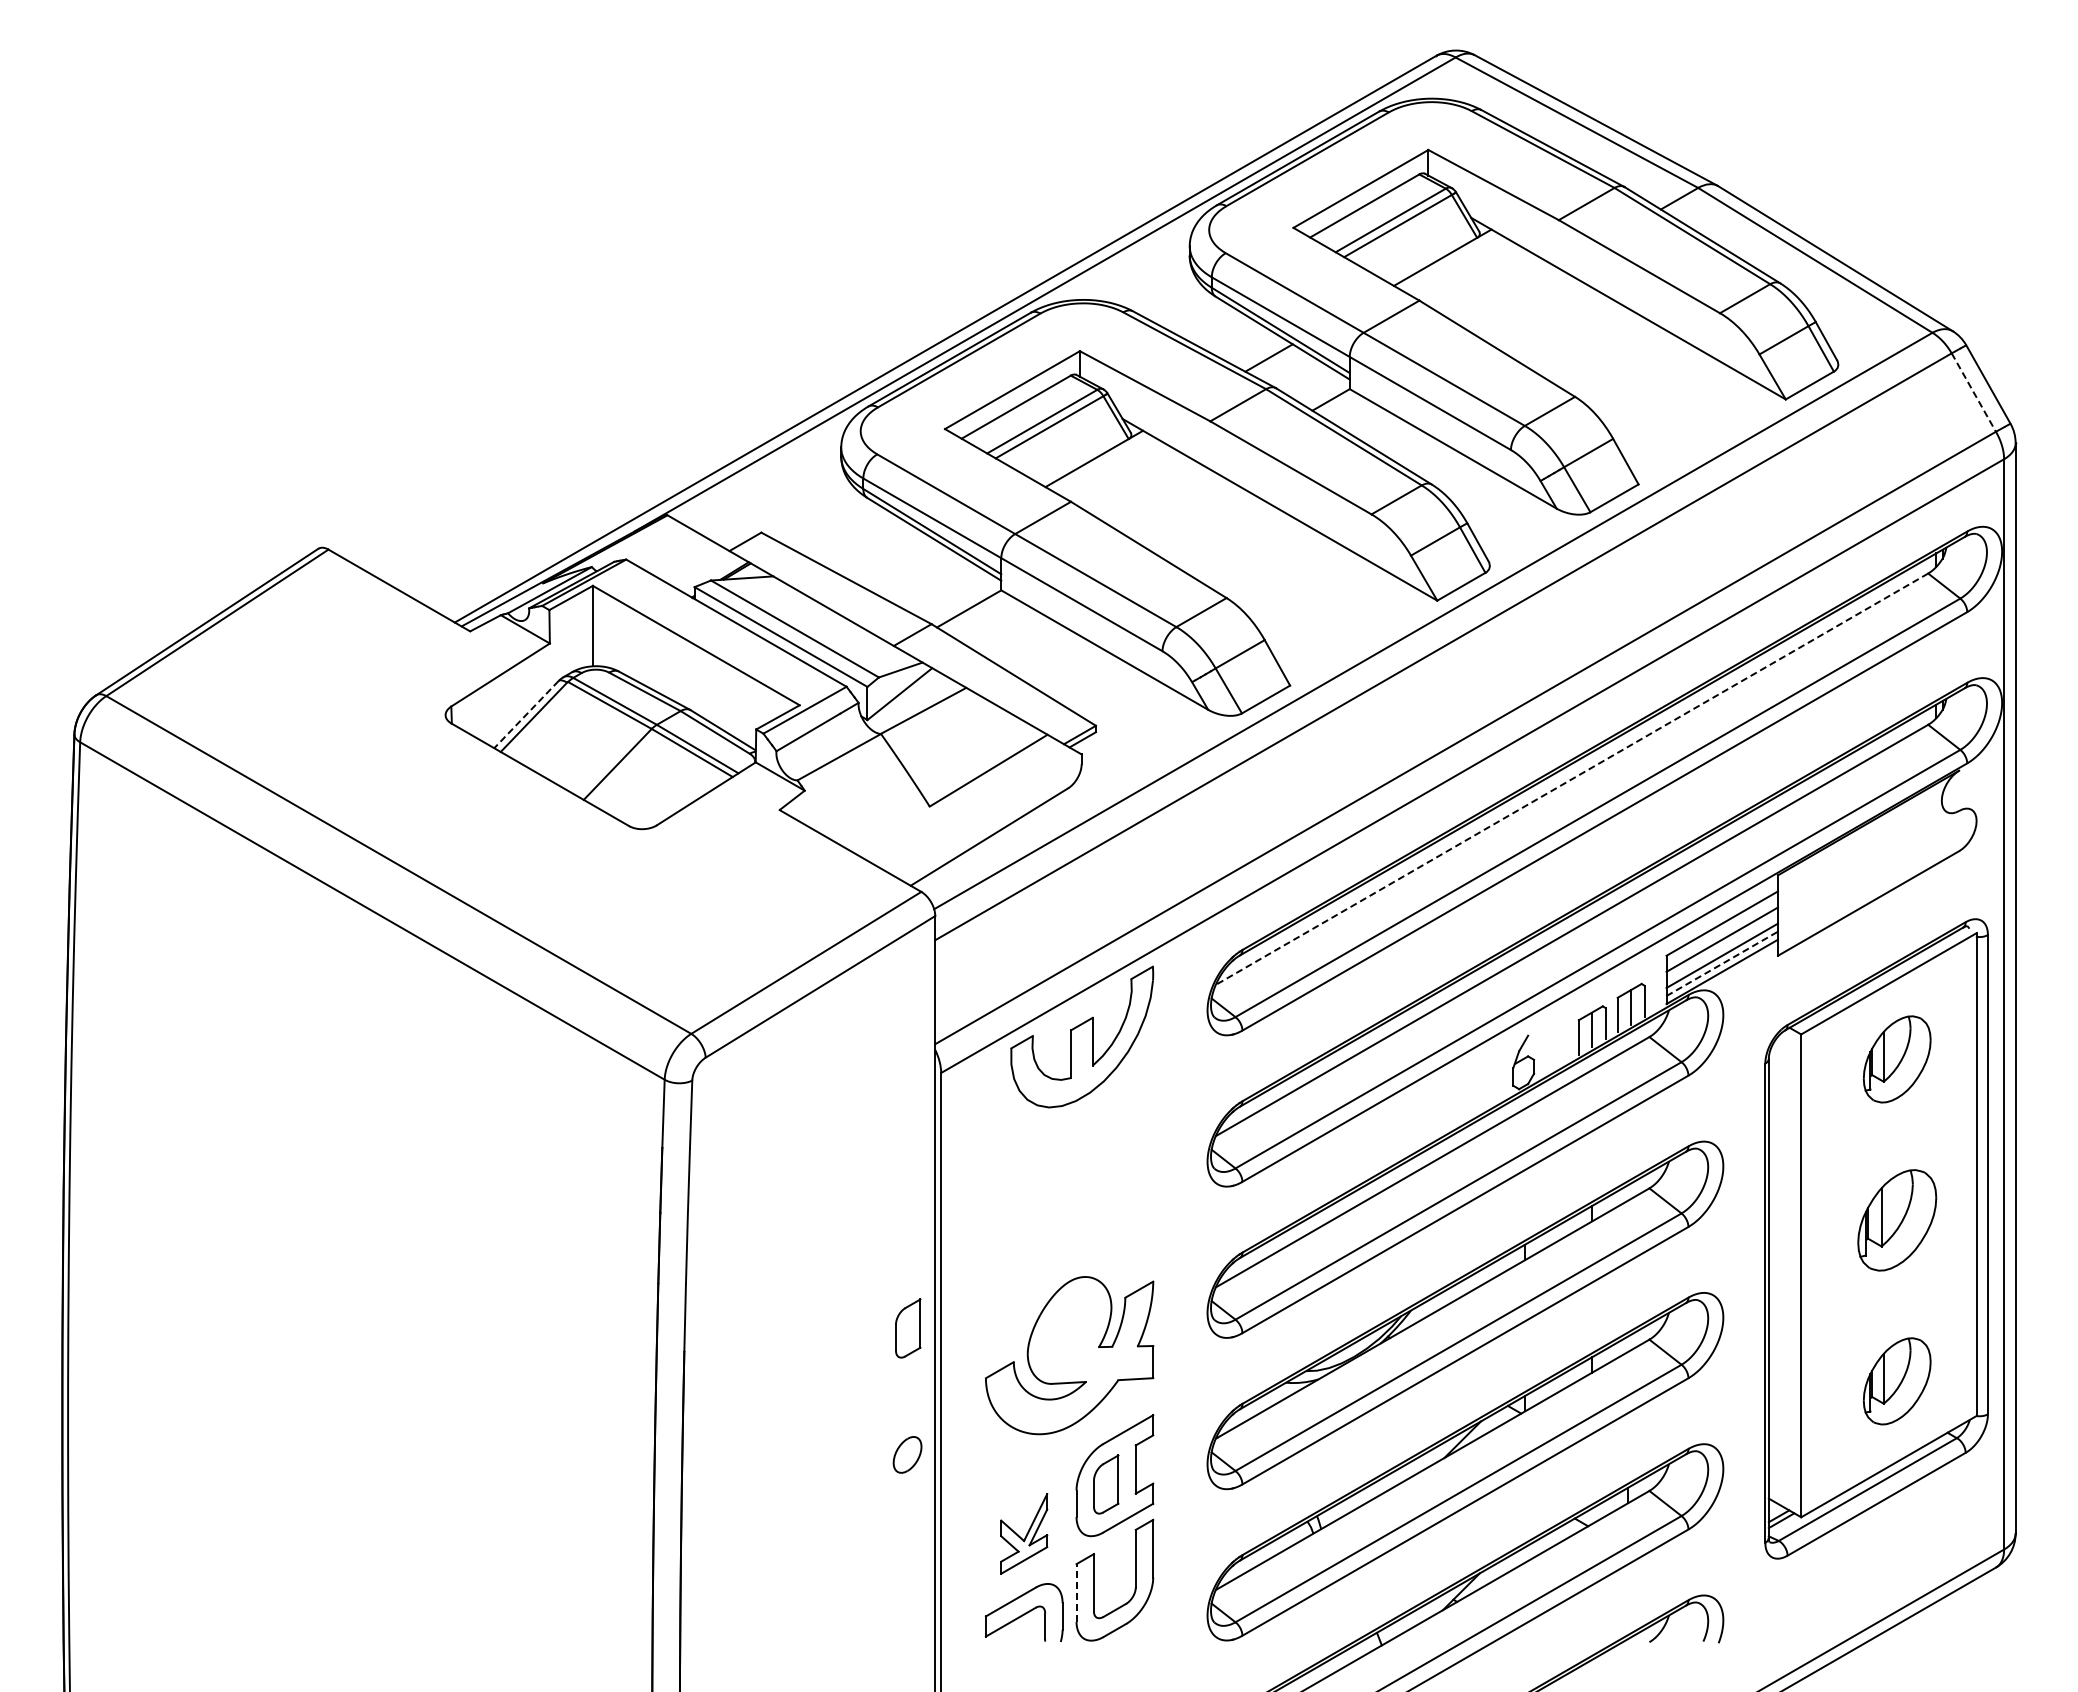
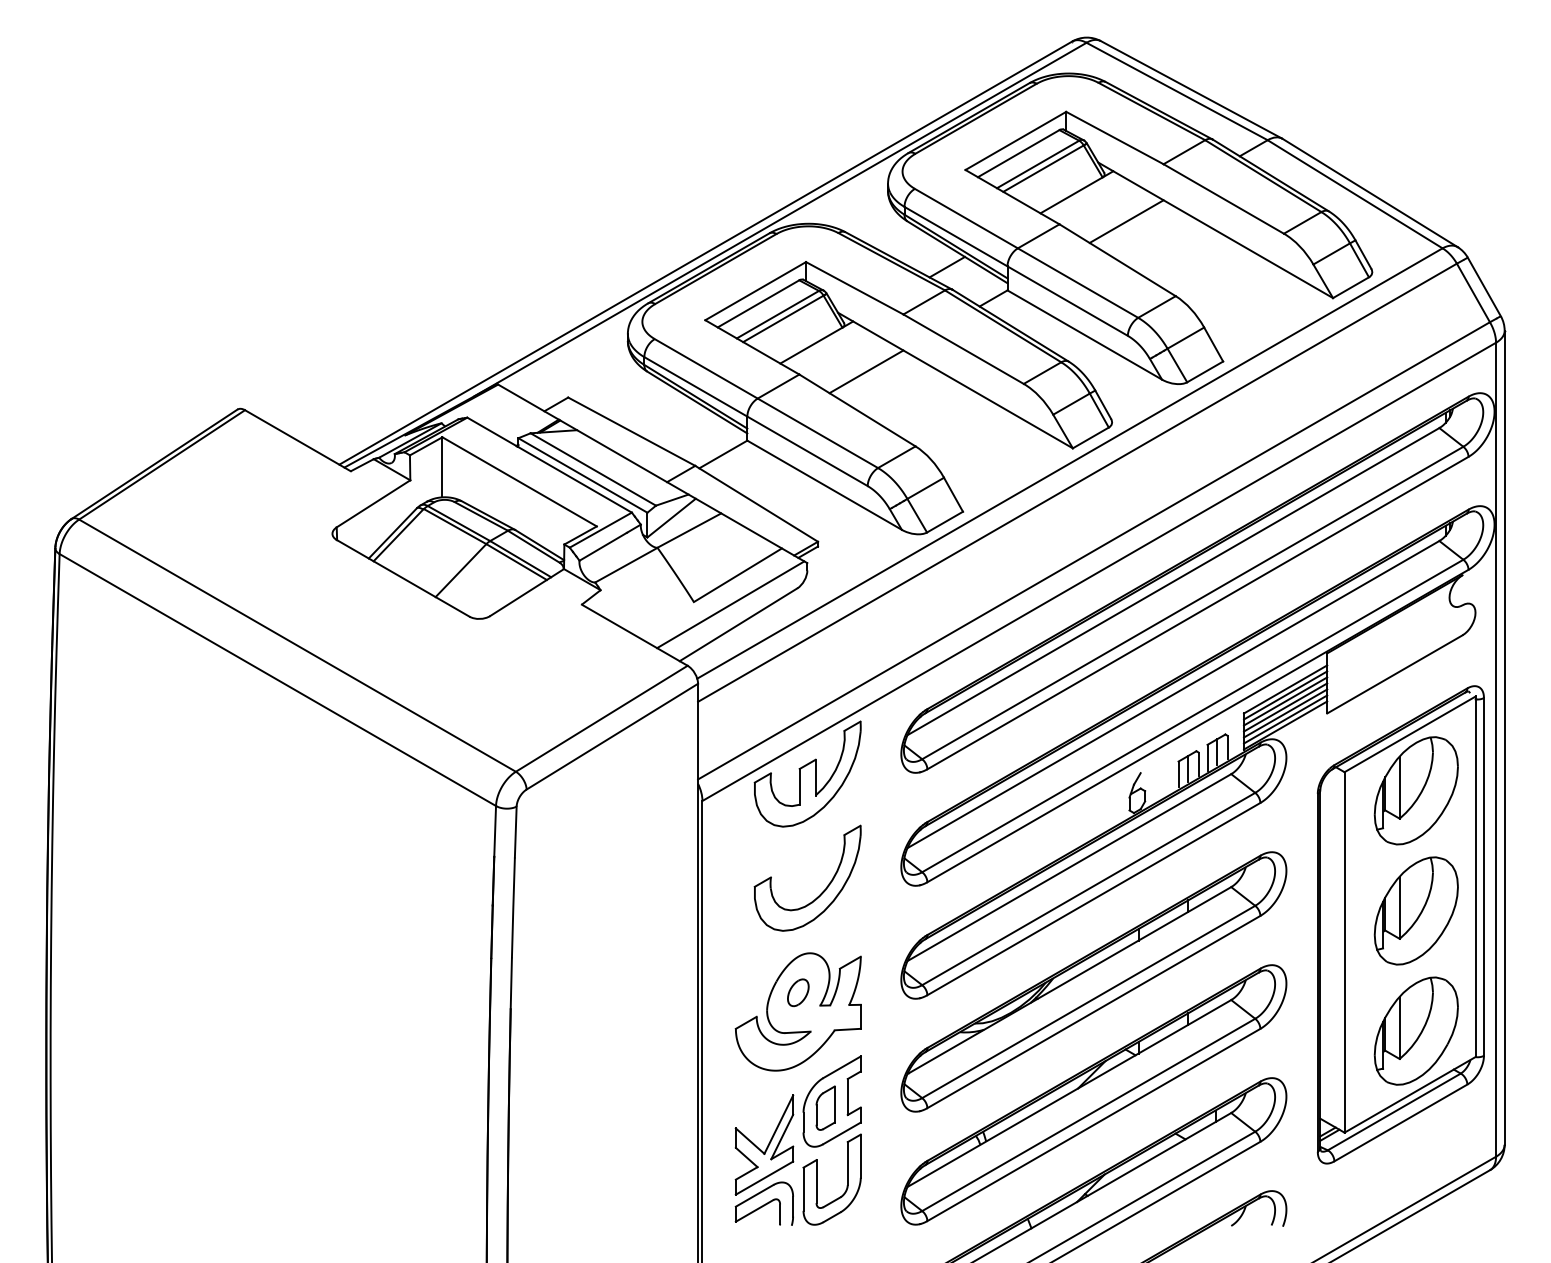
line: (1508, 296) -> (1126, 221), added
line: (1974, 392) -> (1473, 292), dashed -> solid
line: (1160, 497) -> (866, 371), added
line: (526, 714) -> (392, 533), dashed -> solid
line: (1571, 779) -> (1173, 581), dashed -> solid
line: (978, 810) -> (730, 604), added
line: (1722, 931) -> (1285, 695), added
line: (1722, 947) -> (1285, 707), added
line: (1722, 963) -> (1285, 719), dashed -> solid
part: (1896, 1059) -> (1415, 790), size x1.67
part: (1101, 1195) -> (822, 892), added
part: (1896, 1220) -> (1415, 911), size x1.43
part: (908, 1328) -> (678, 991), removed
part: (1896, 1381) -> (1415, 1031), size x1.67
part: (907, 1454) -> (798, 992), moved
part: (1023, 1533) -> (763, 1144), size x1.67
line: (1076, 1593) -> (803, 1189), dashed -> solid

